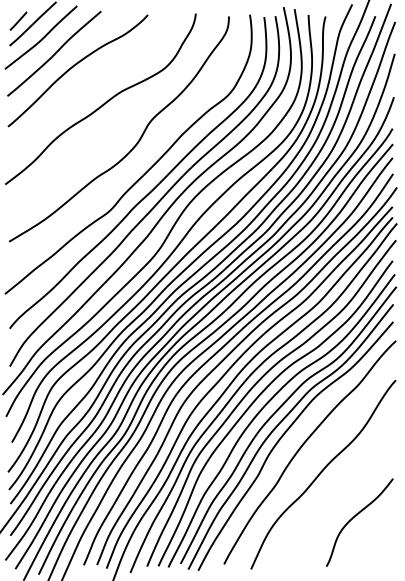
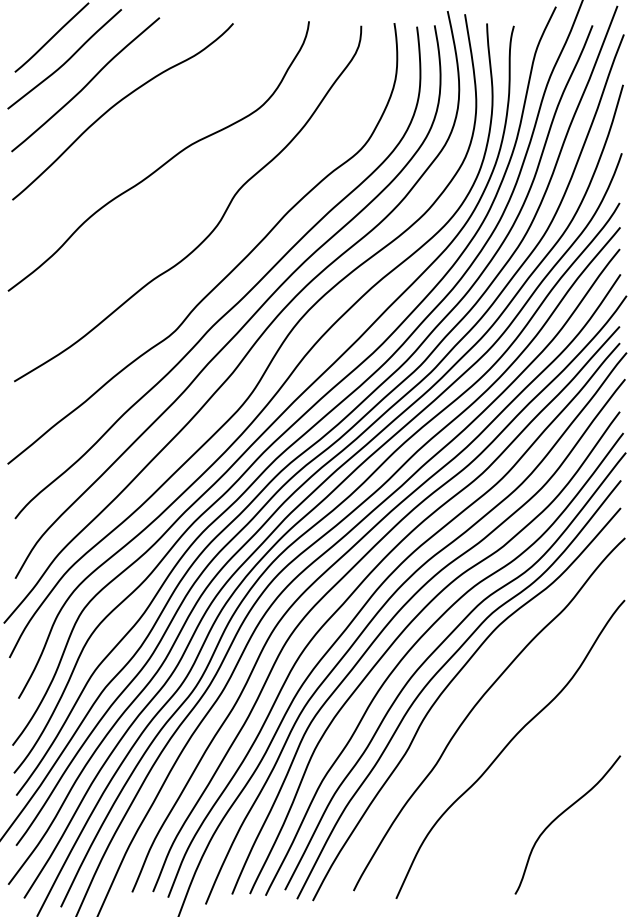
line: (18, 20) -> (28, 32), removed

